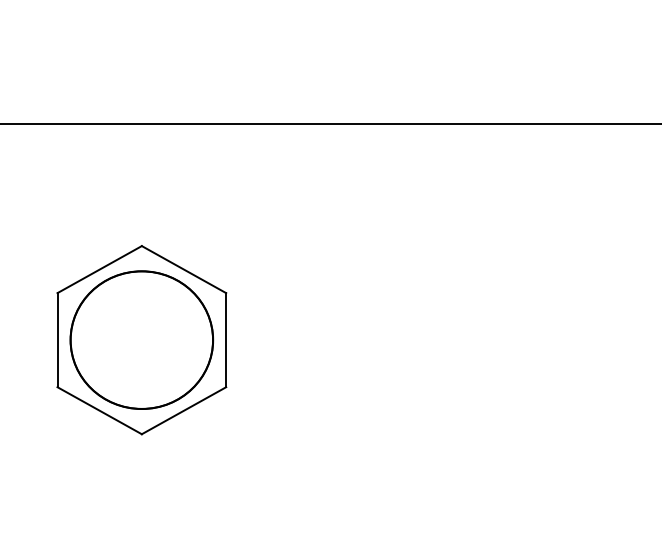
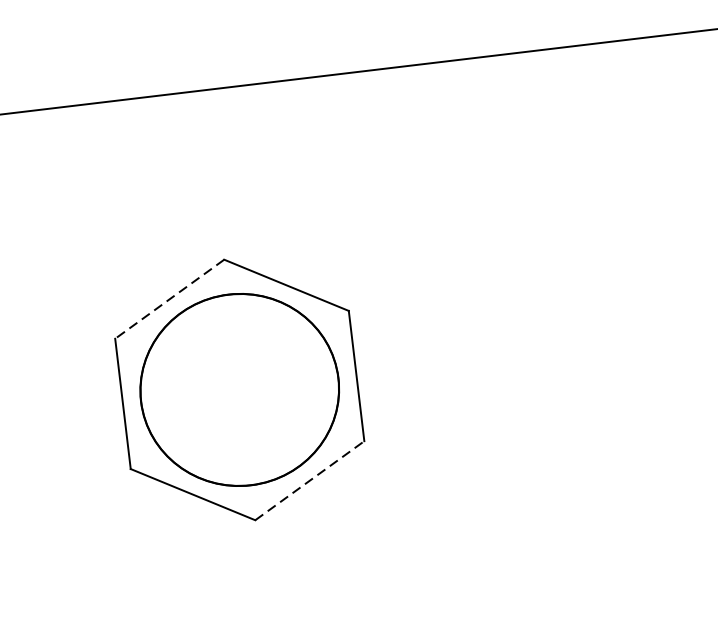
line: (99, 269) -> (169, 299), solid -> dashed
line: (184, 410) -> (310, 480), solid -> dashed

